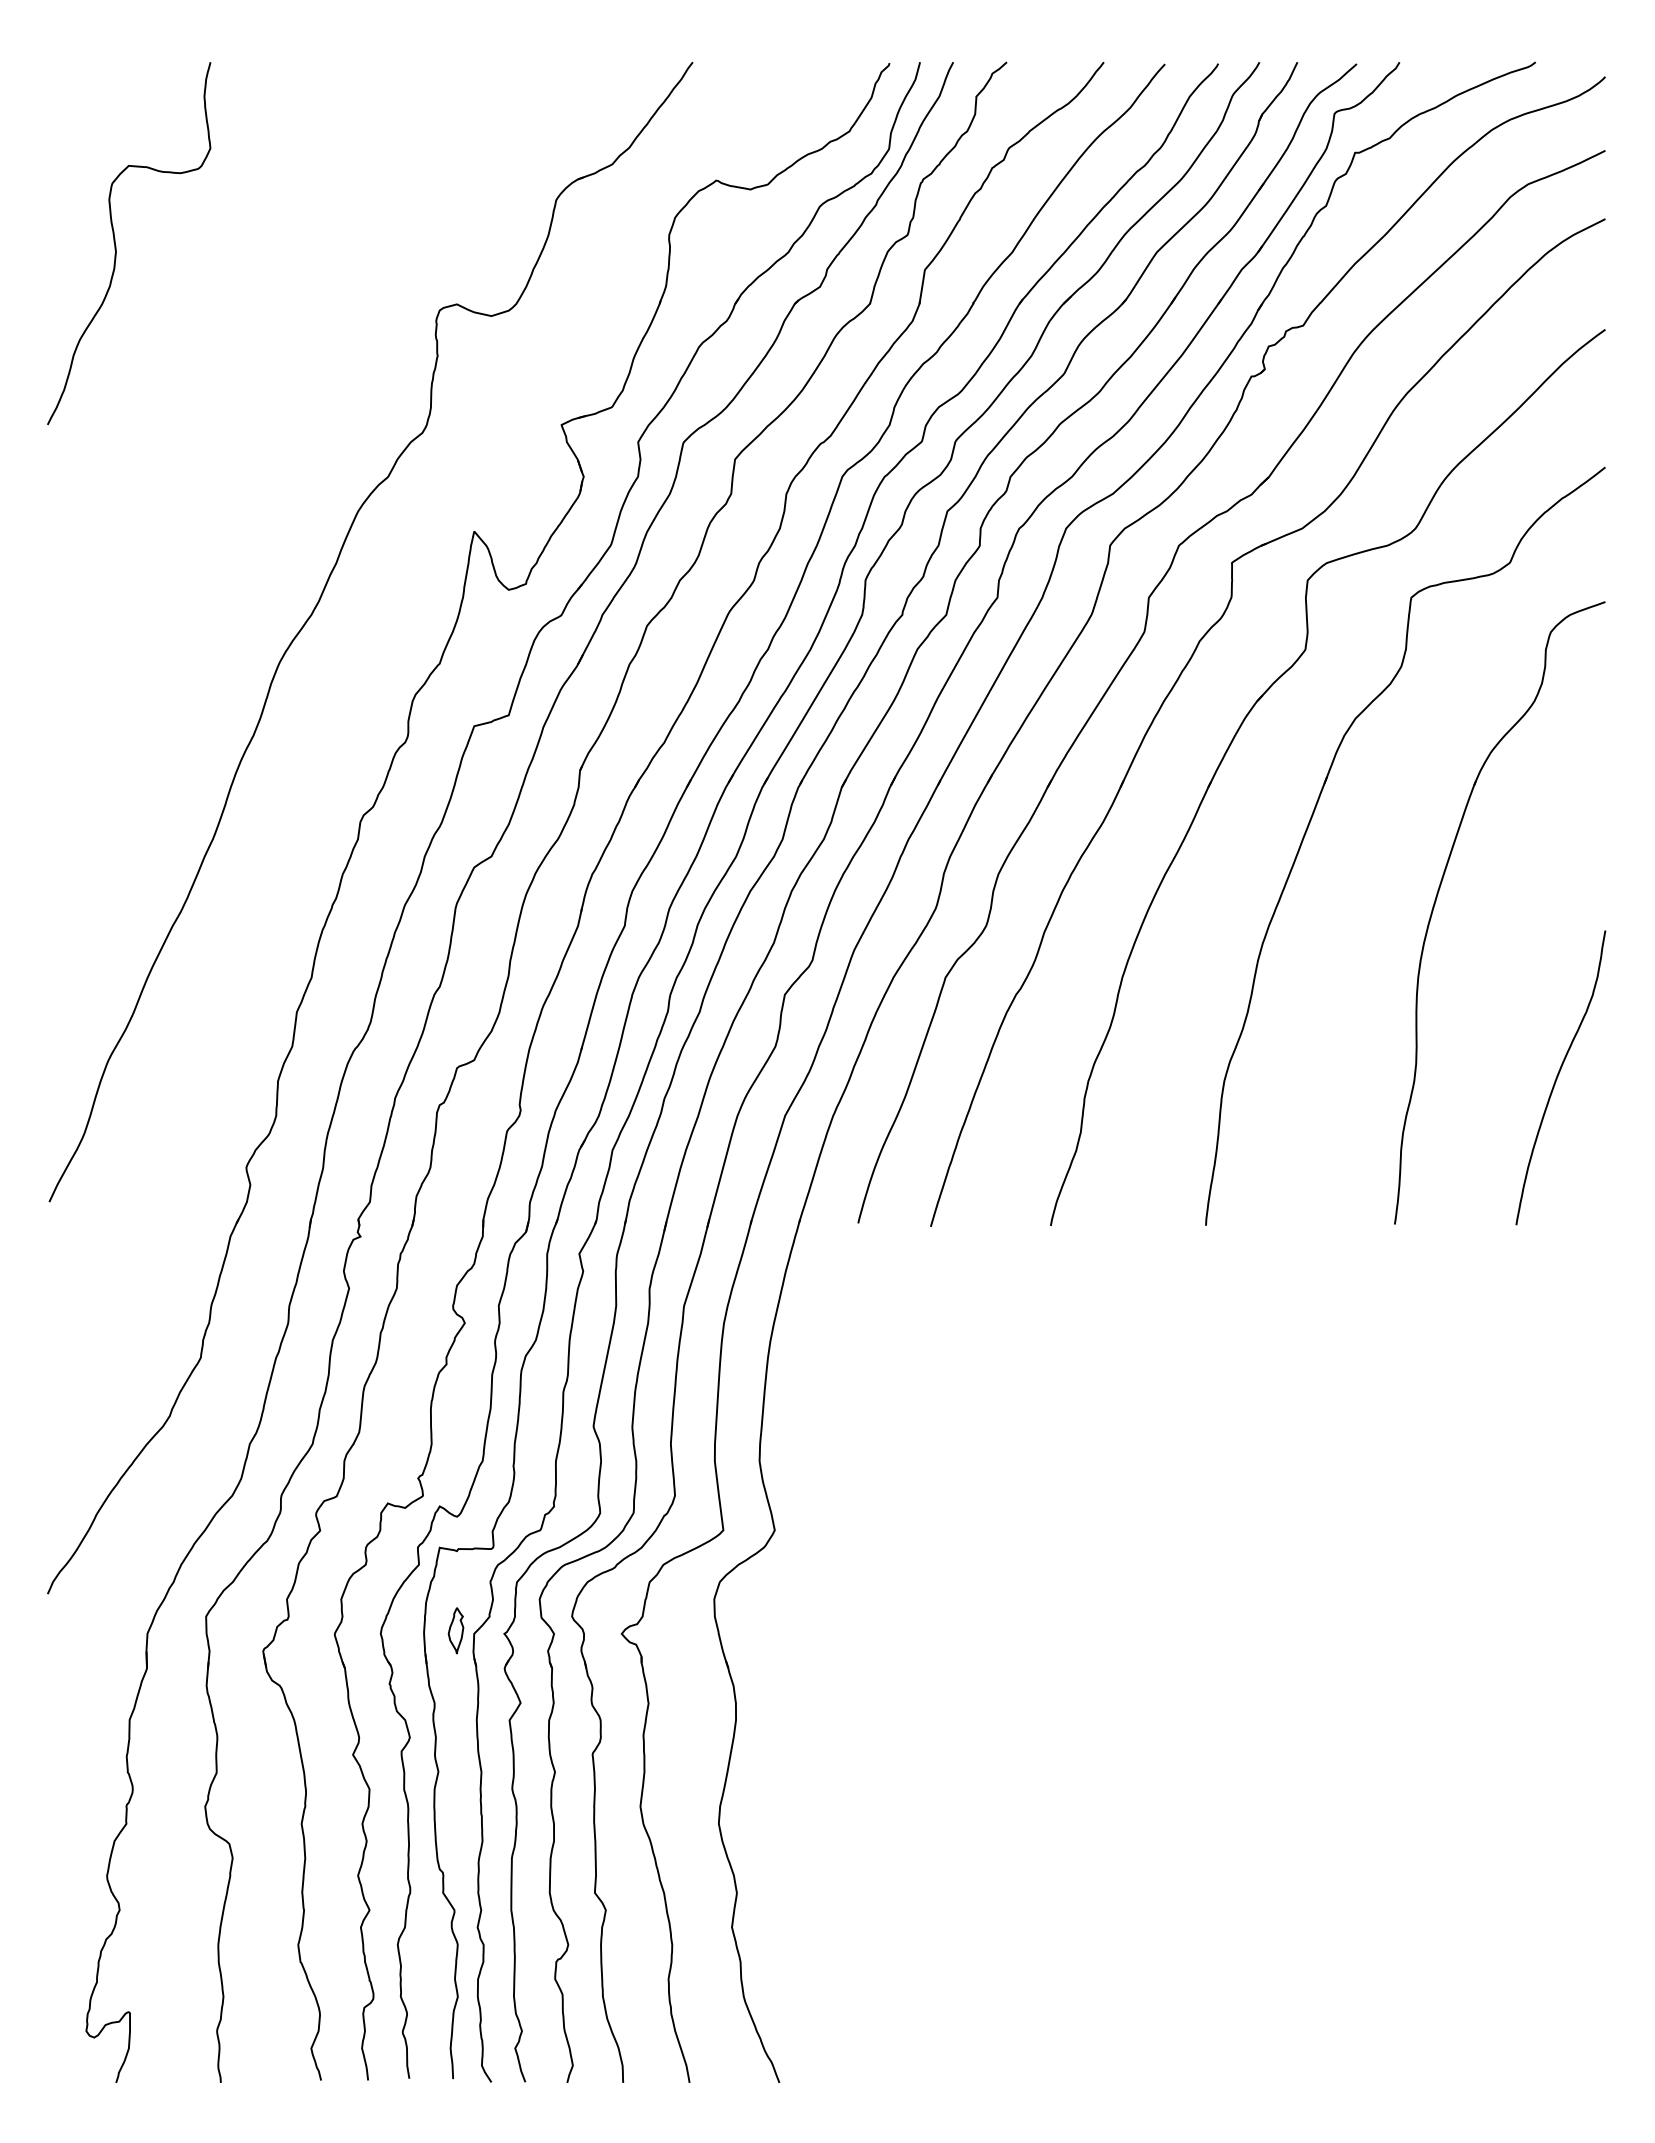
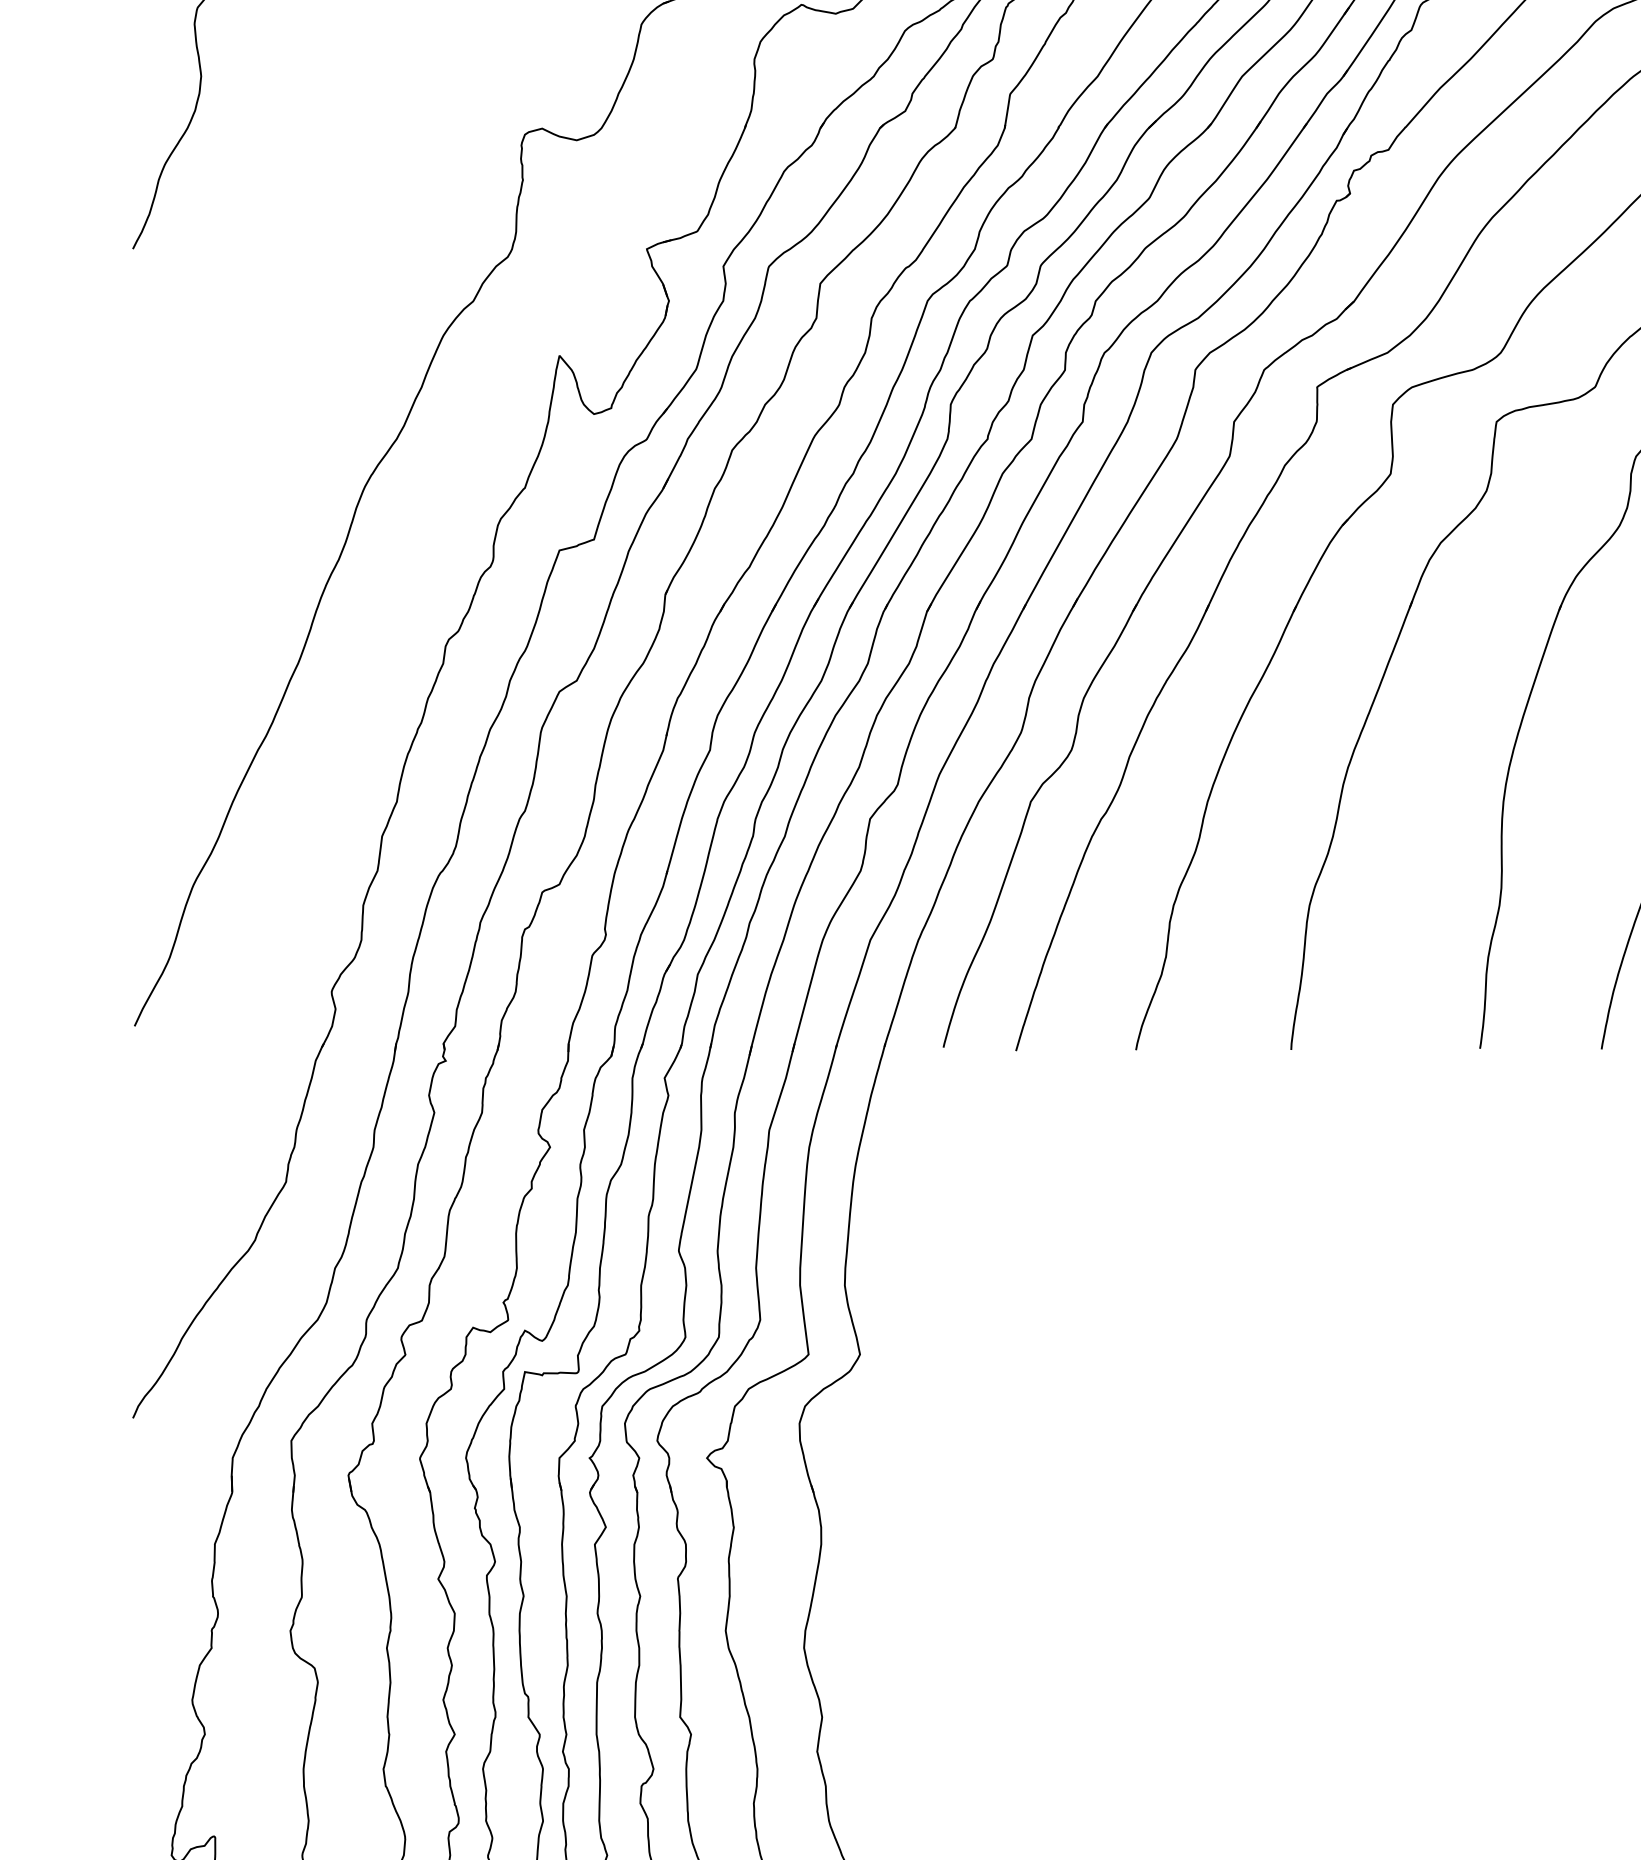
part: (455, 1630) -> (540, 1454), removed

